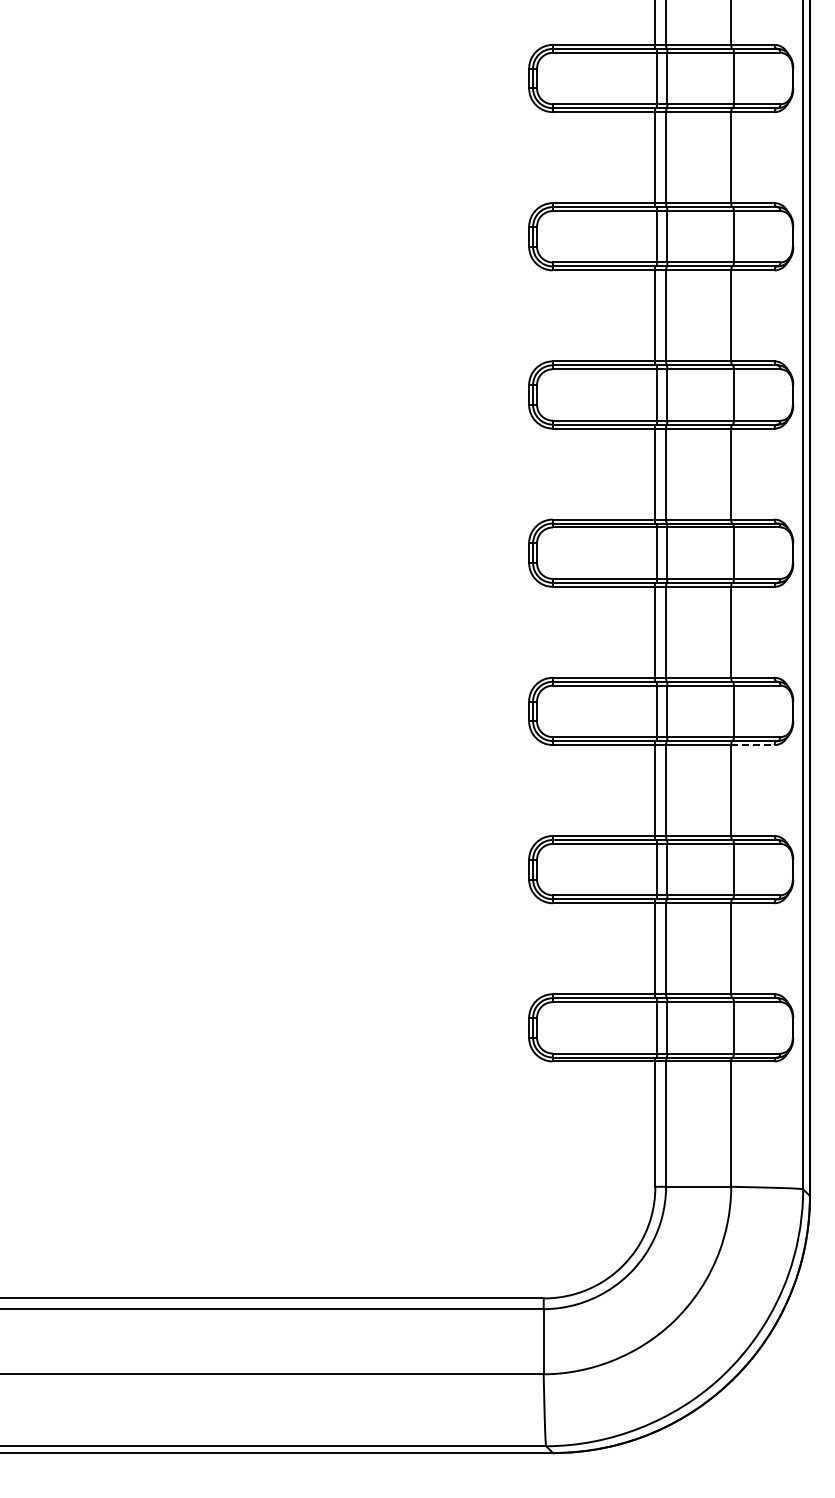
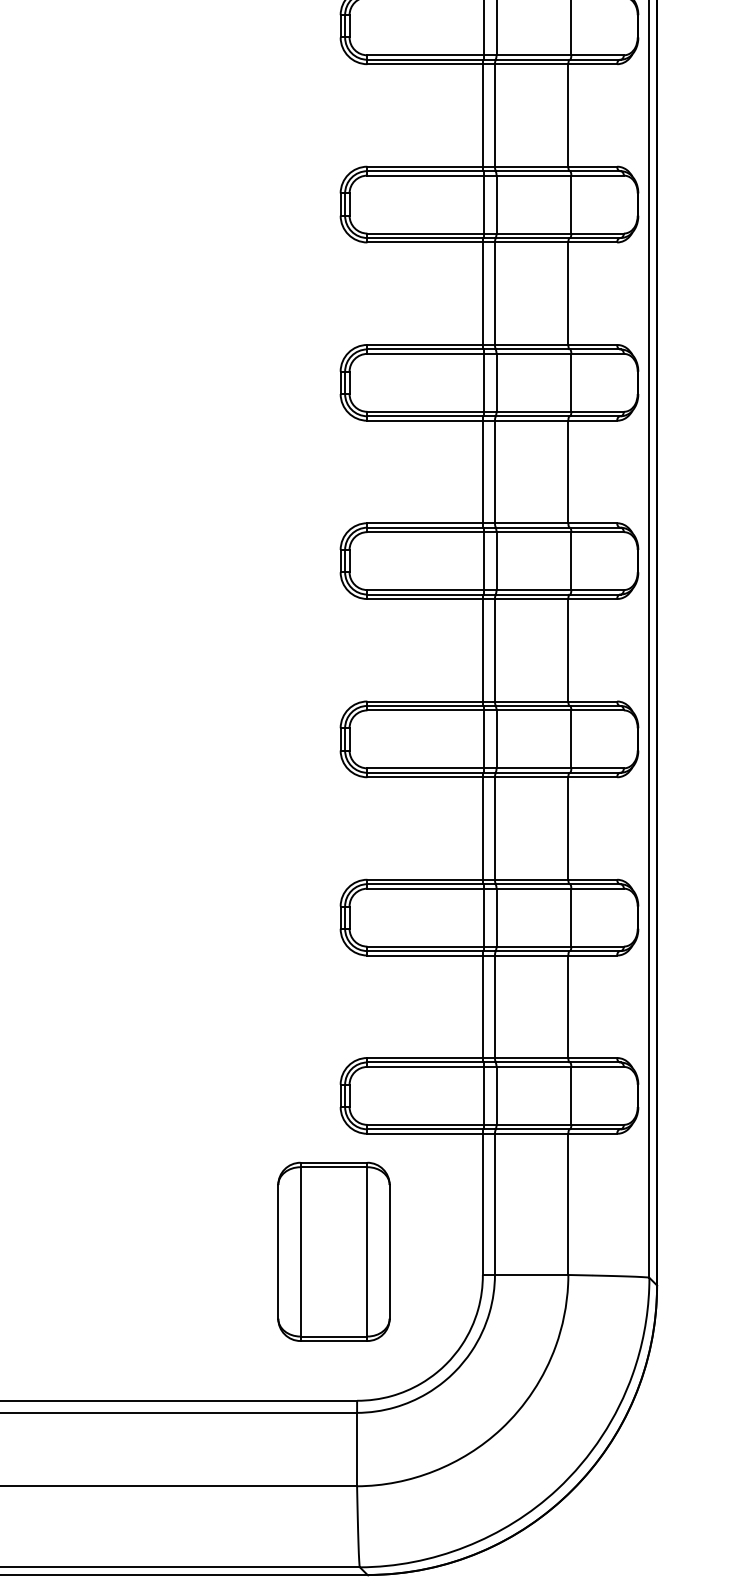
line: (752, 745) -> (592, 777), dashed -> solid
part: (522, 1166) -> (333, 1252), added

